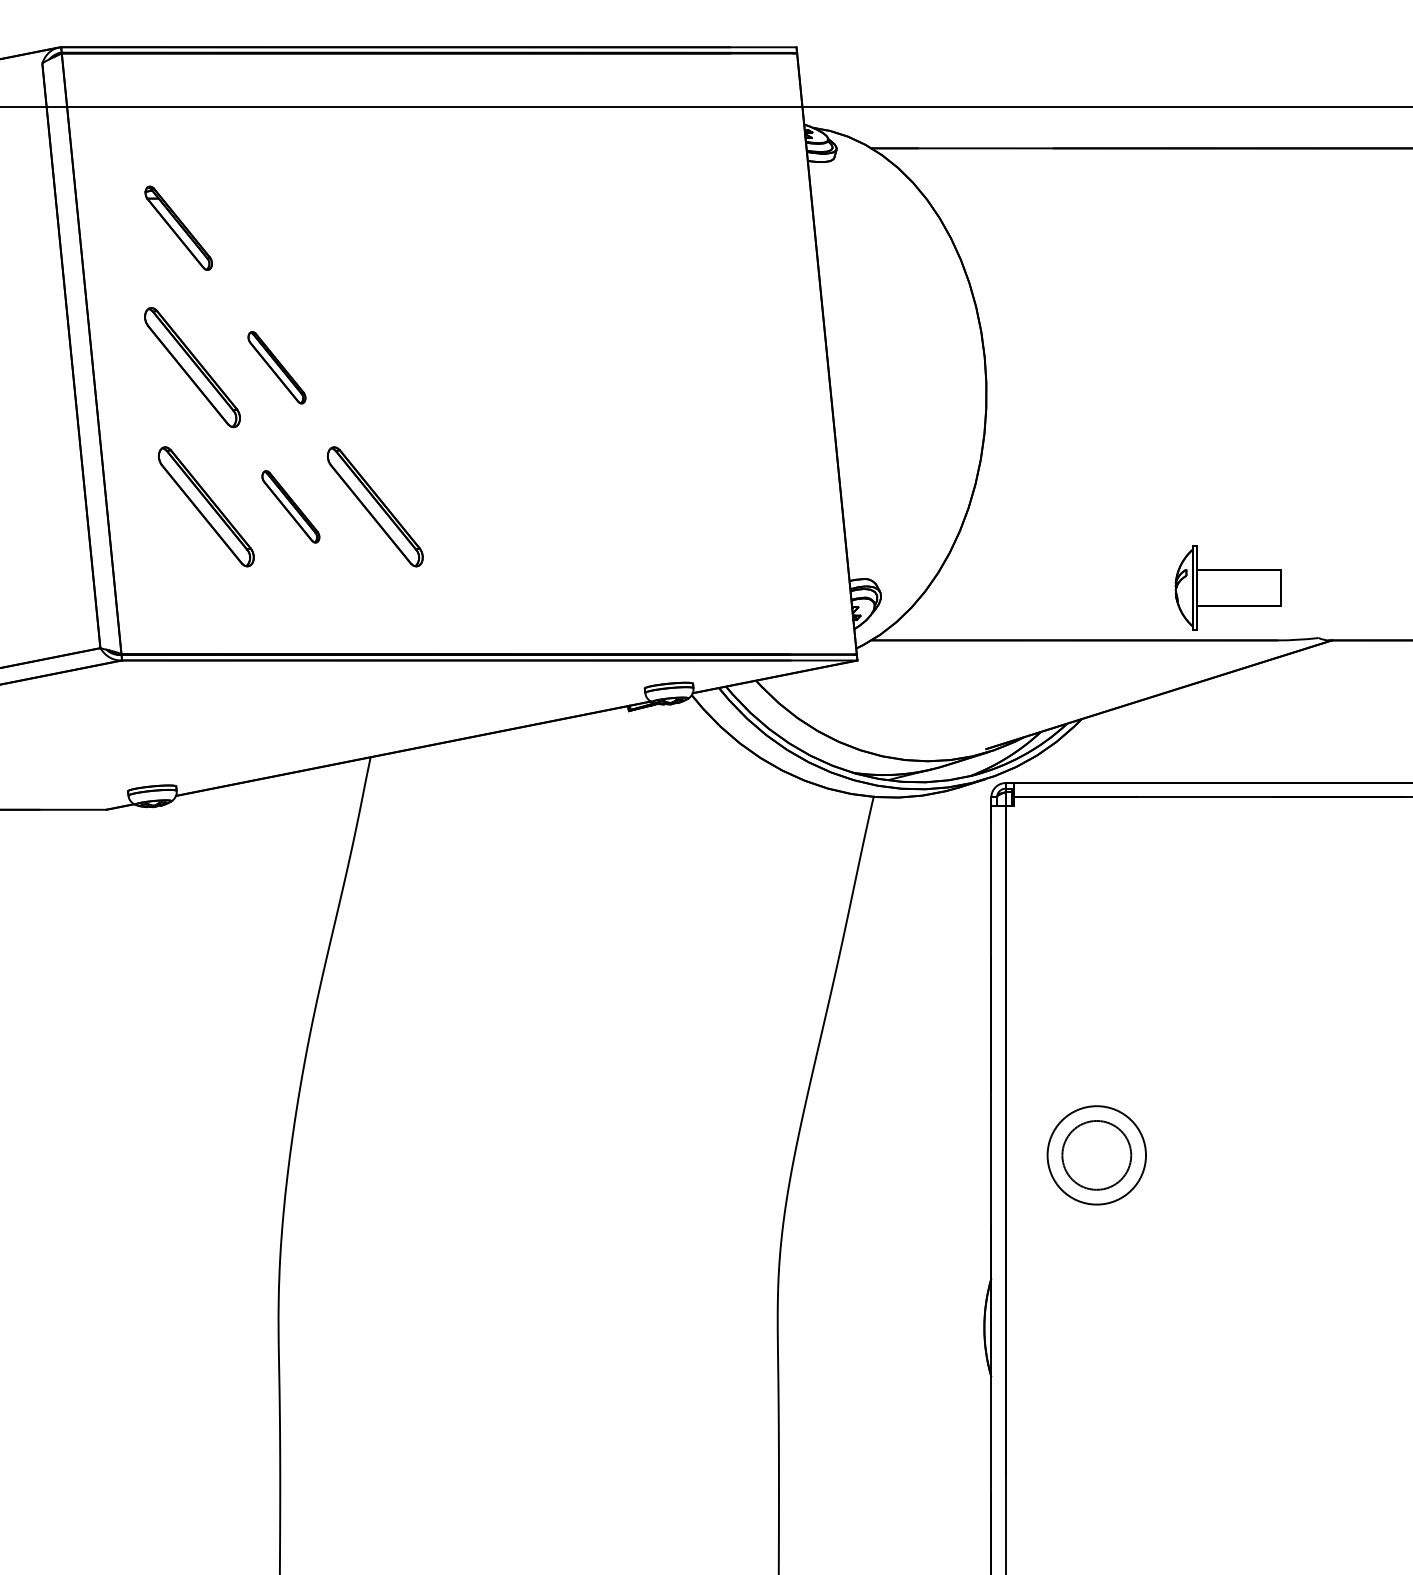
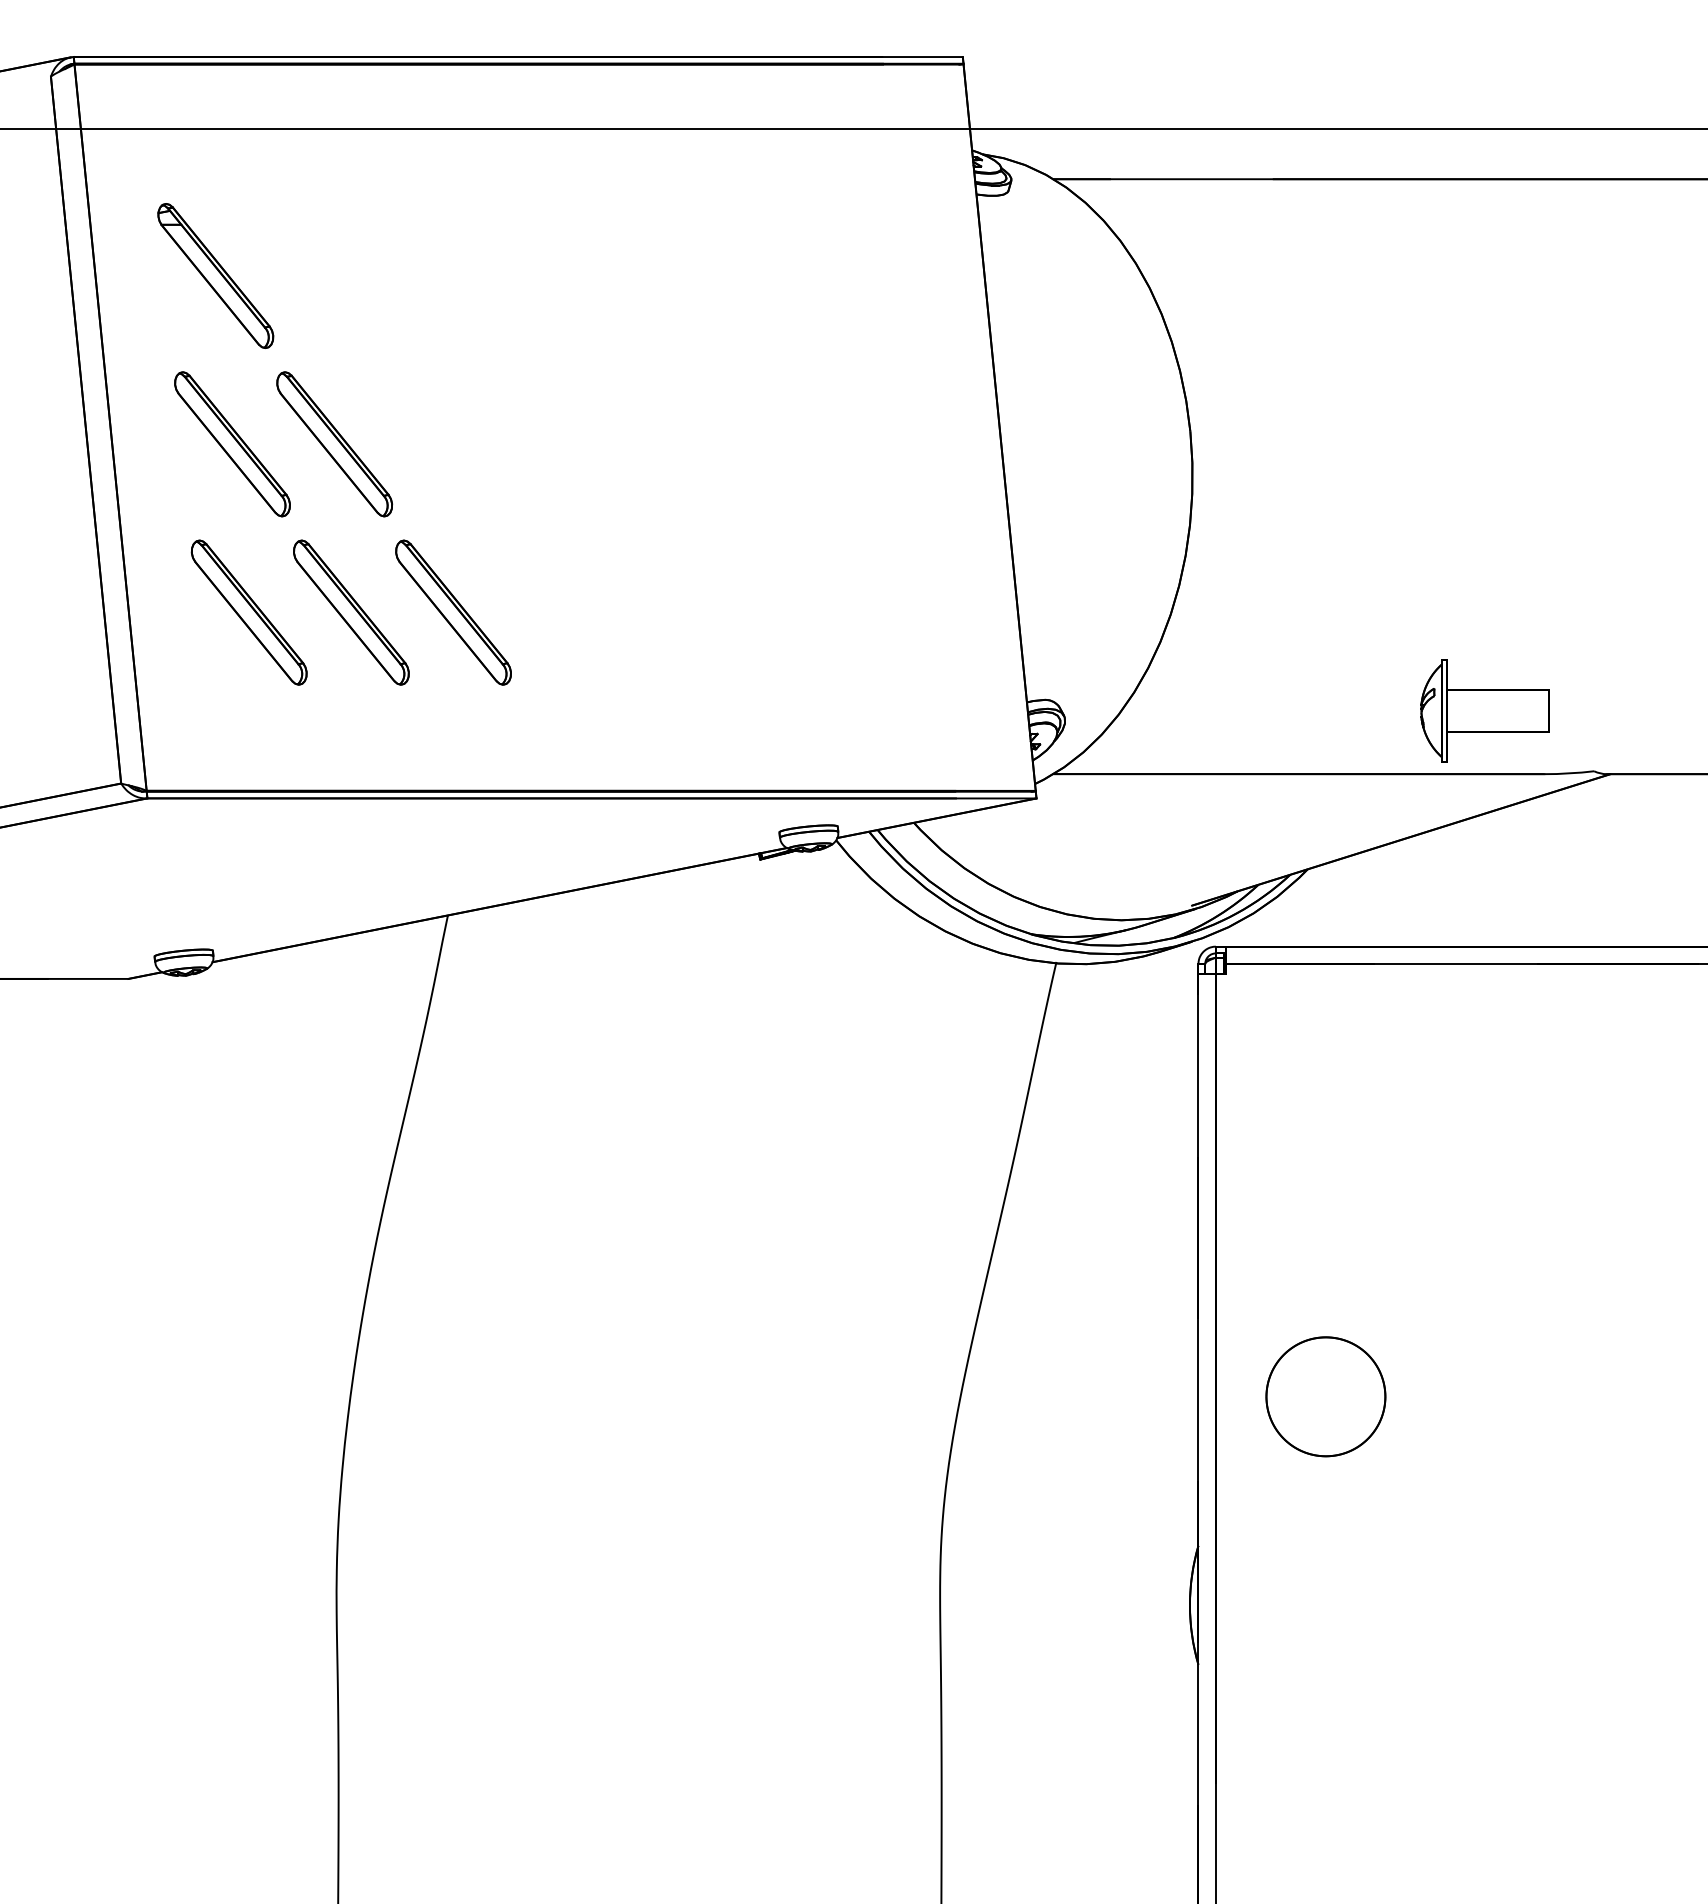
part: (178, 227) -> (215, 274), size x1.43
part: (276, 367) -> (334, 444), size x1.67
part: (290, 506) -> (351, 612), size x1.67
circle: (1096, 1155) -> (1325, 1396), size x1.43

